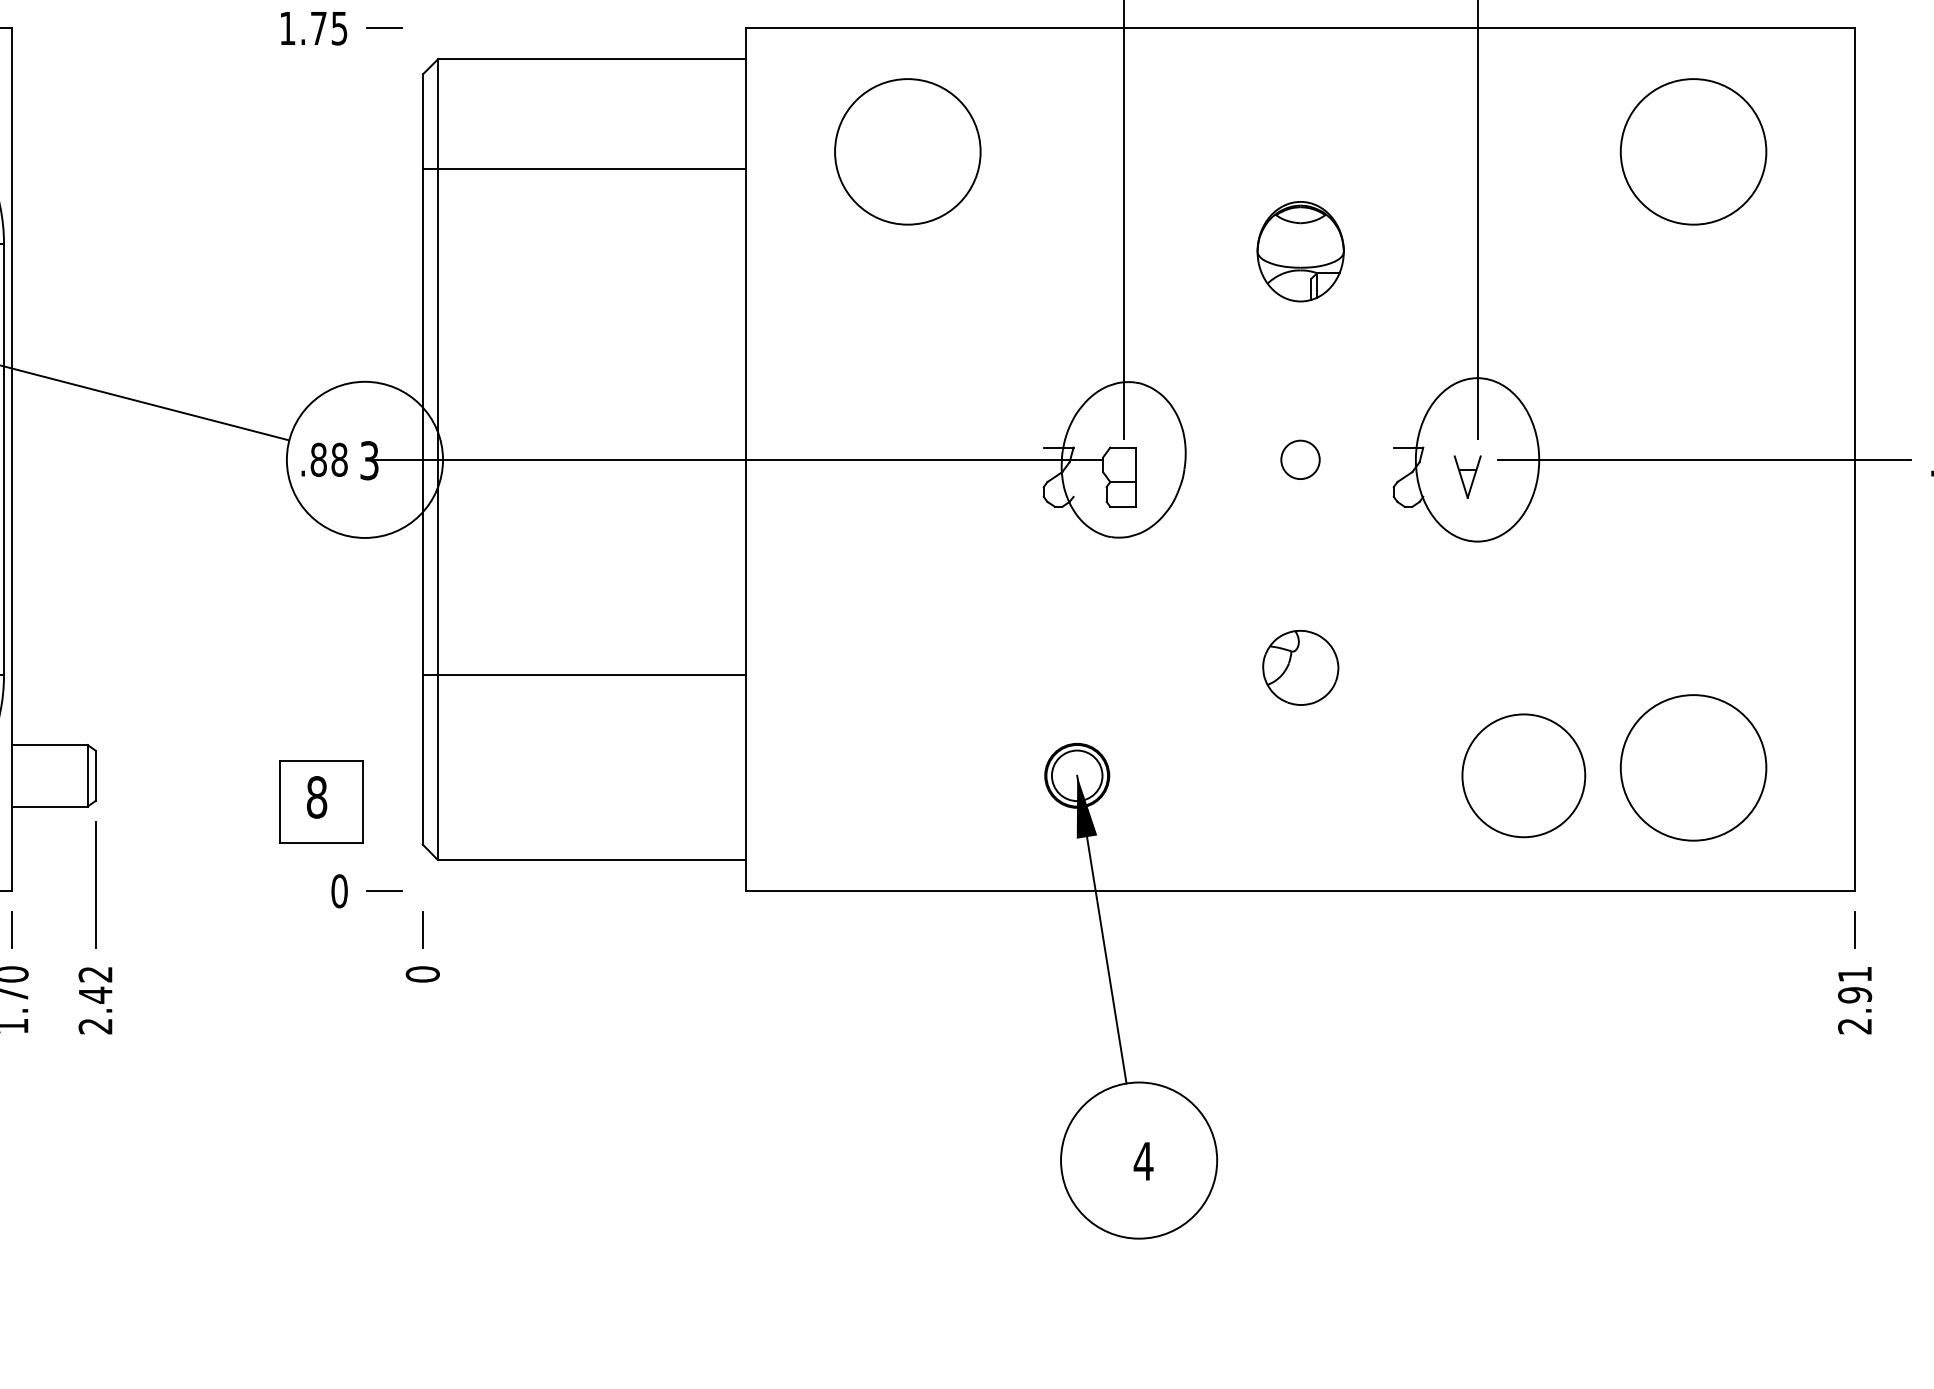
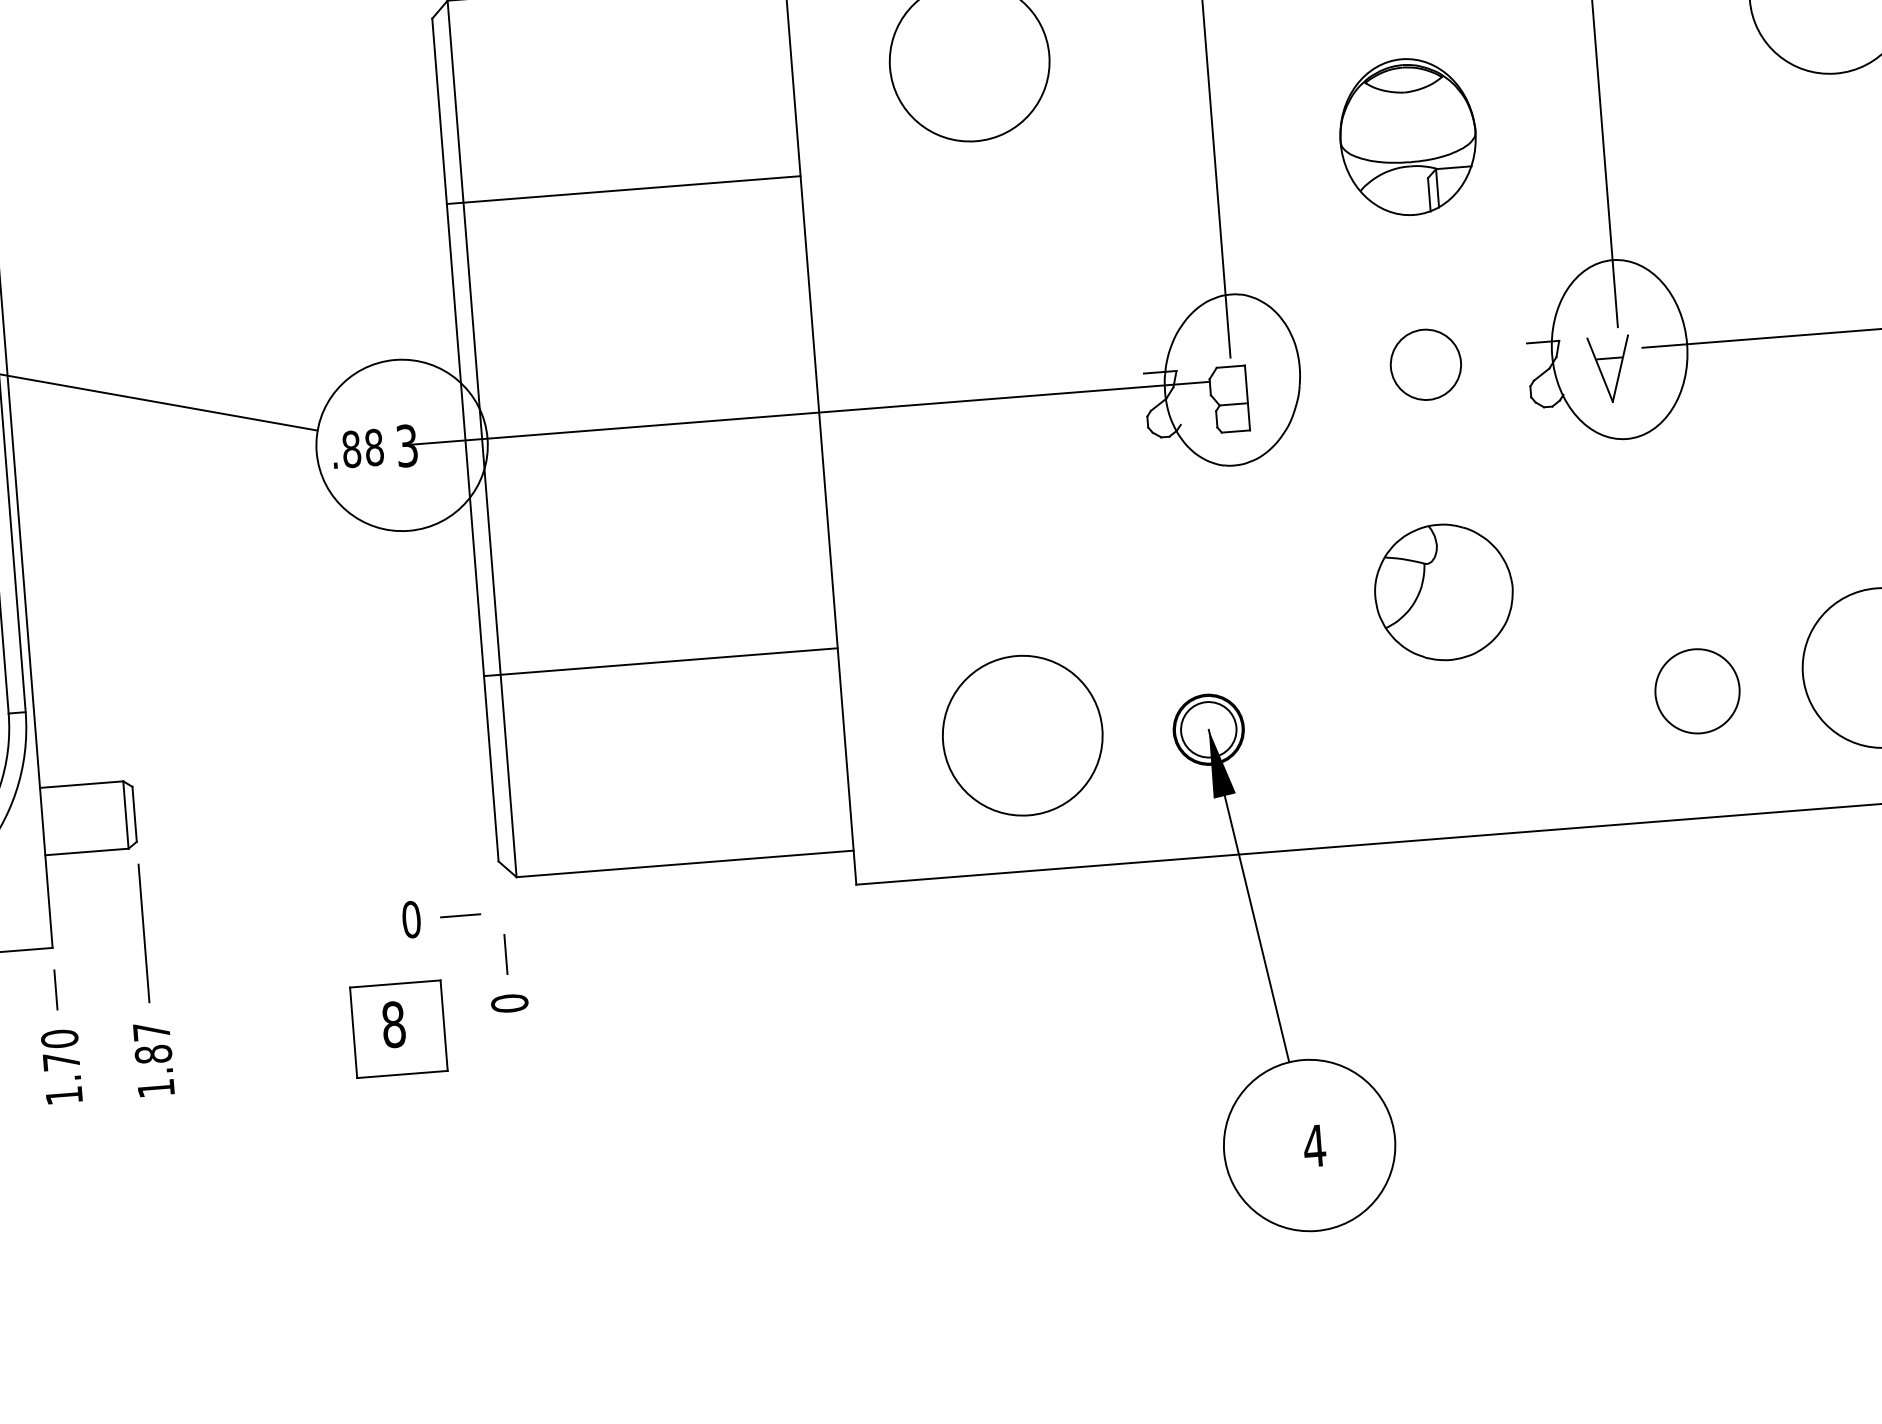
line: (584, 168) -> (623, 189), moved
part: (1300, 251) -> (1407, 136), size x1.43
circle: (1300, 459) -> (1425, 364), size x1.67
part: (1467, 476) -> (1610, 368), size x1.43
part: (1300, 667) -> (1443, 592), size x1.67
circle: (907, 767) -> (1022, 735), added
circle: (1523, 775) -> (1697, 691), size x0.62
part: (321, 801) -> (399, 1028), moved
text: (95, 1000) -> (153, 1060), 2.42 -> 1.87

